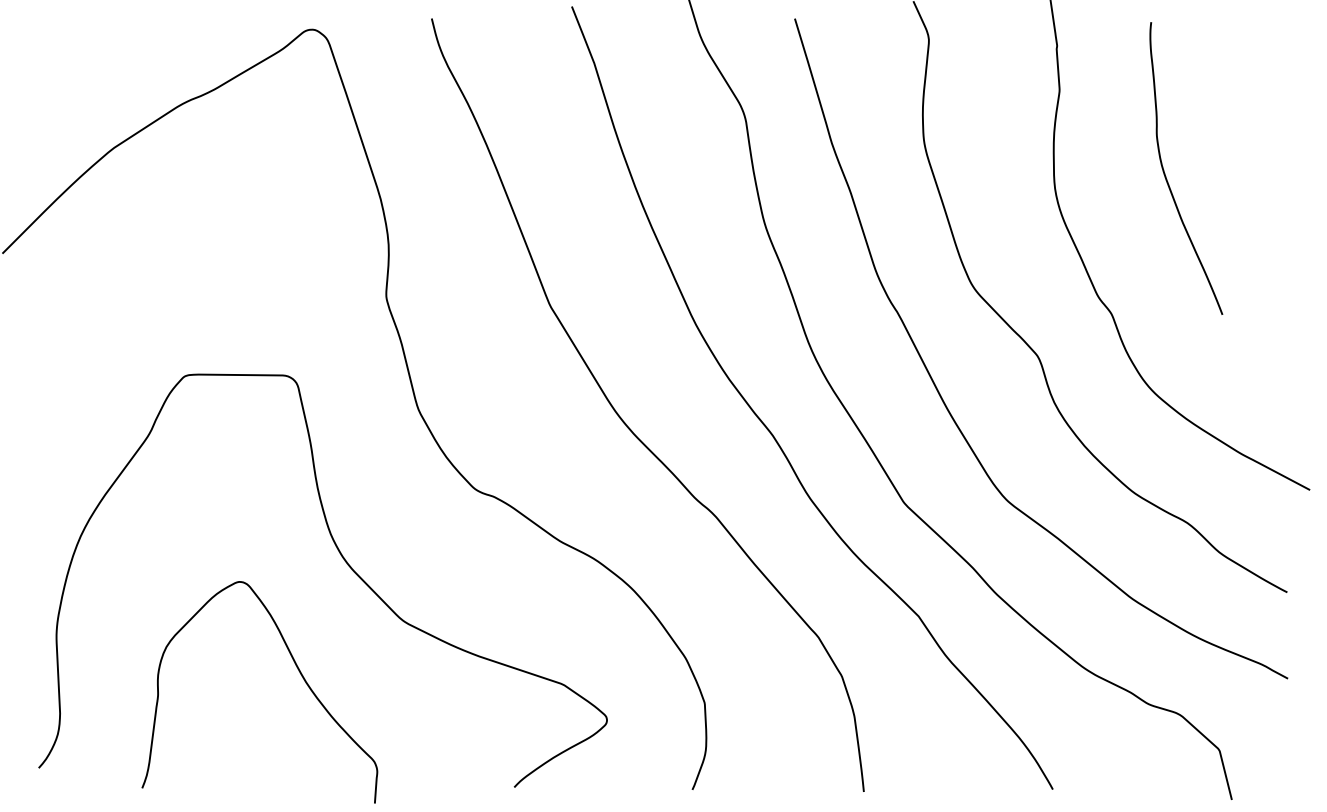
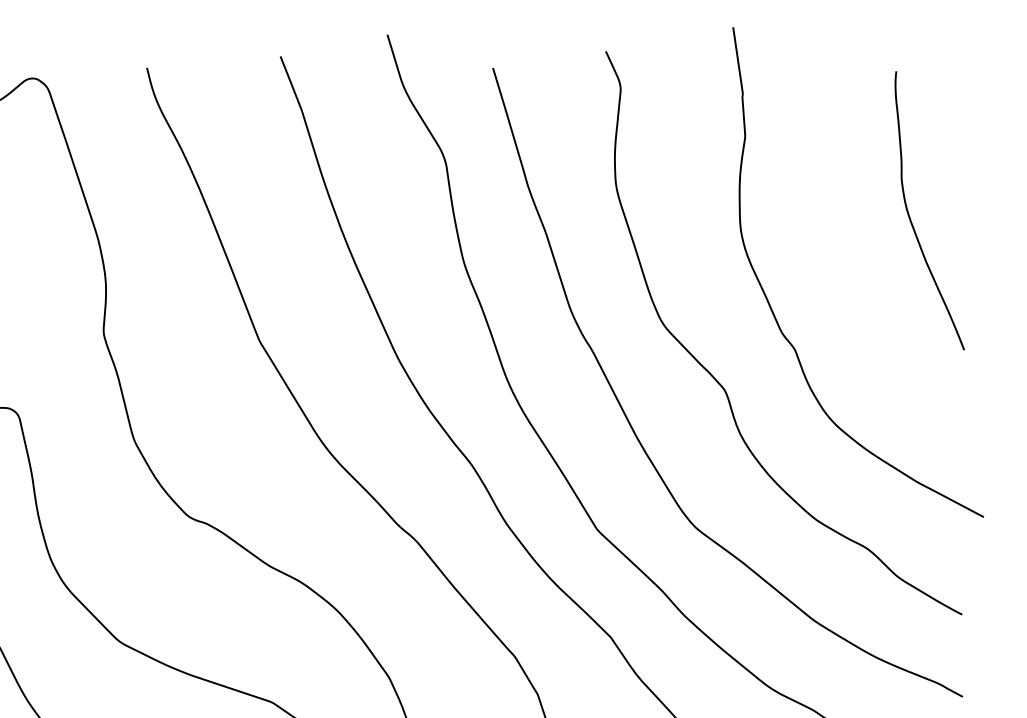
curve: (1166, 176) -> (910, 218), moved

